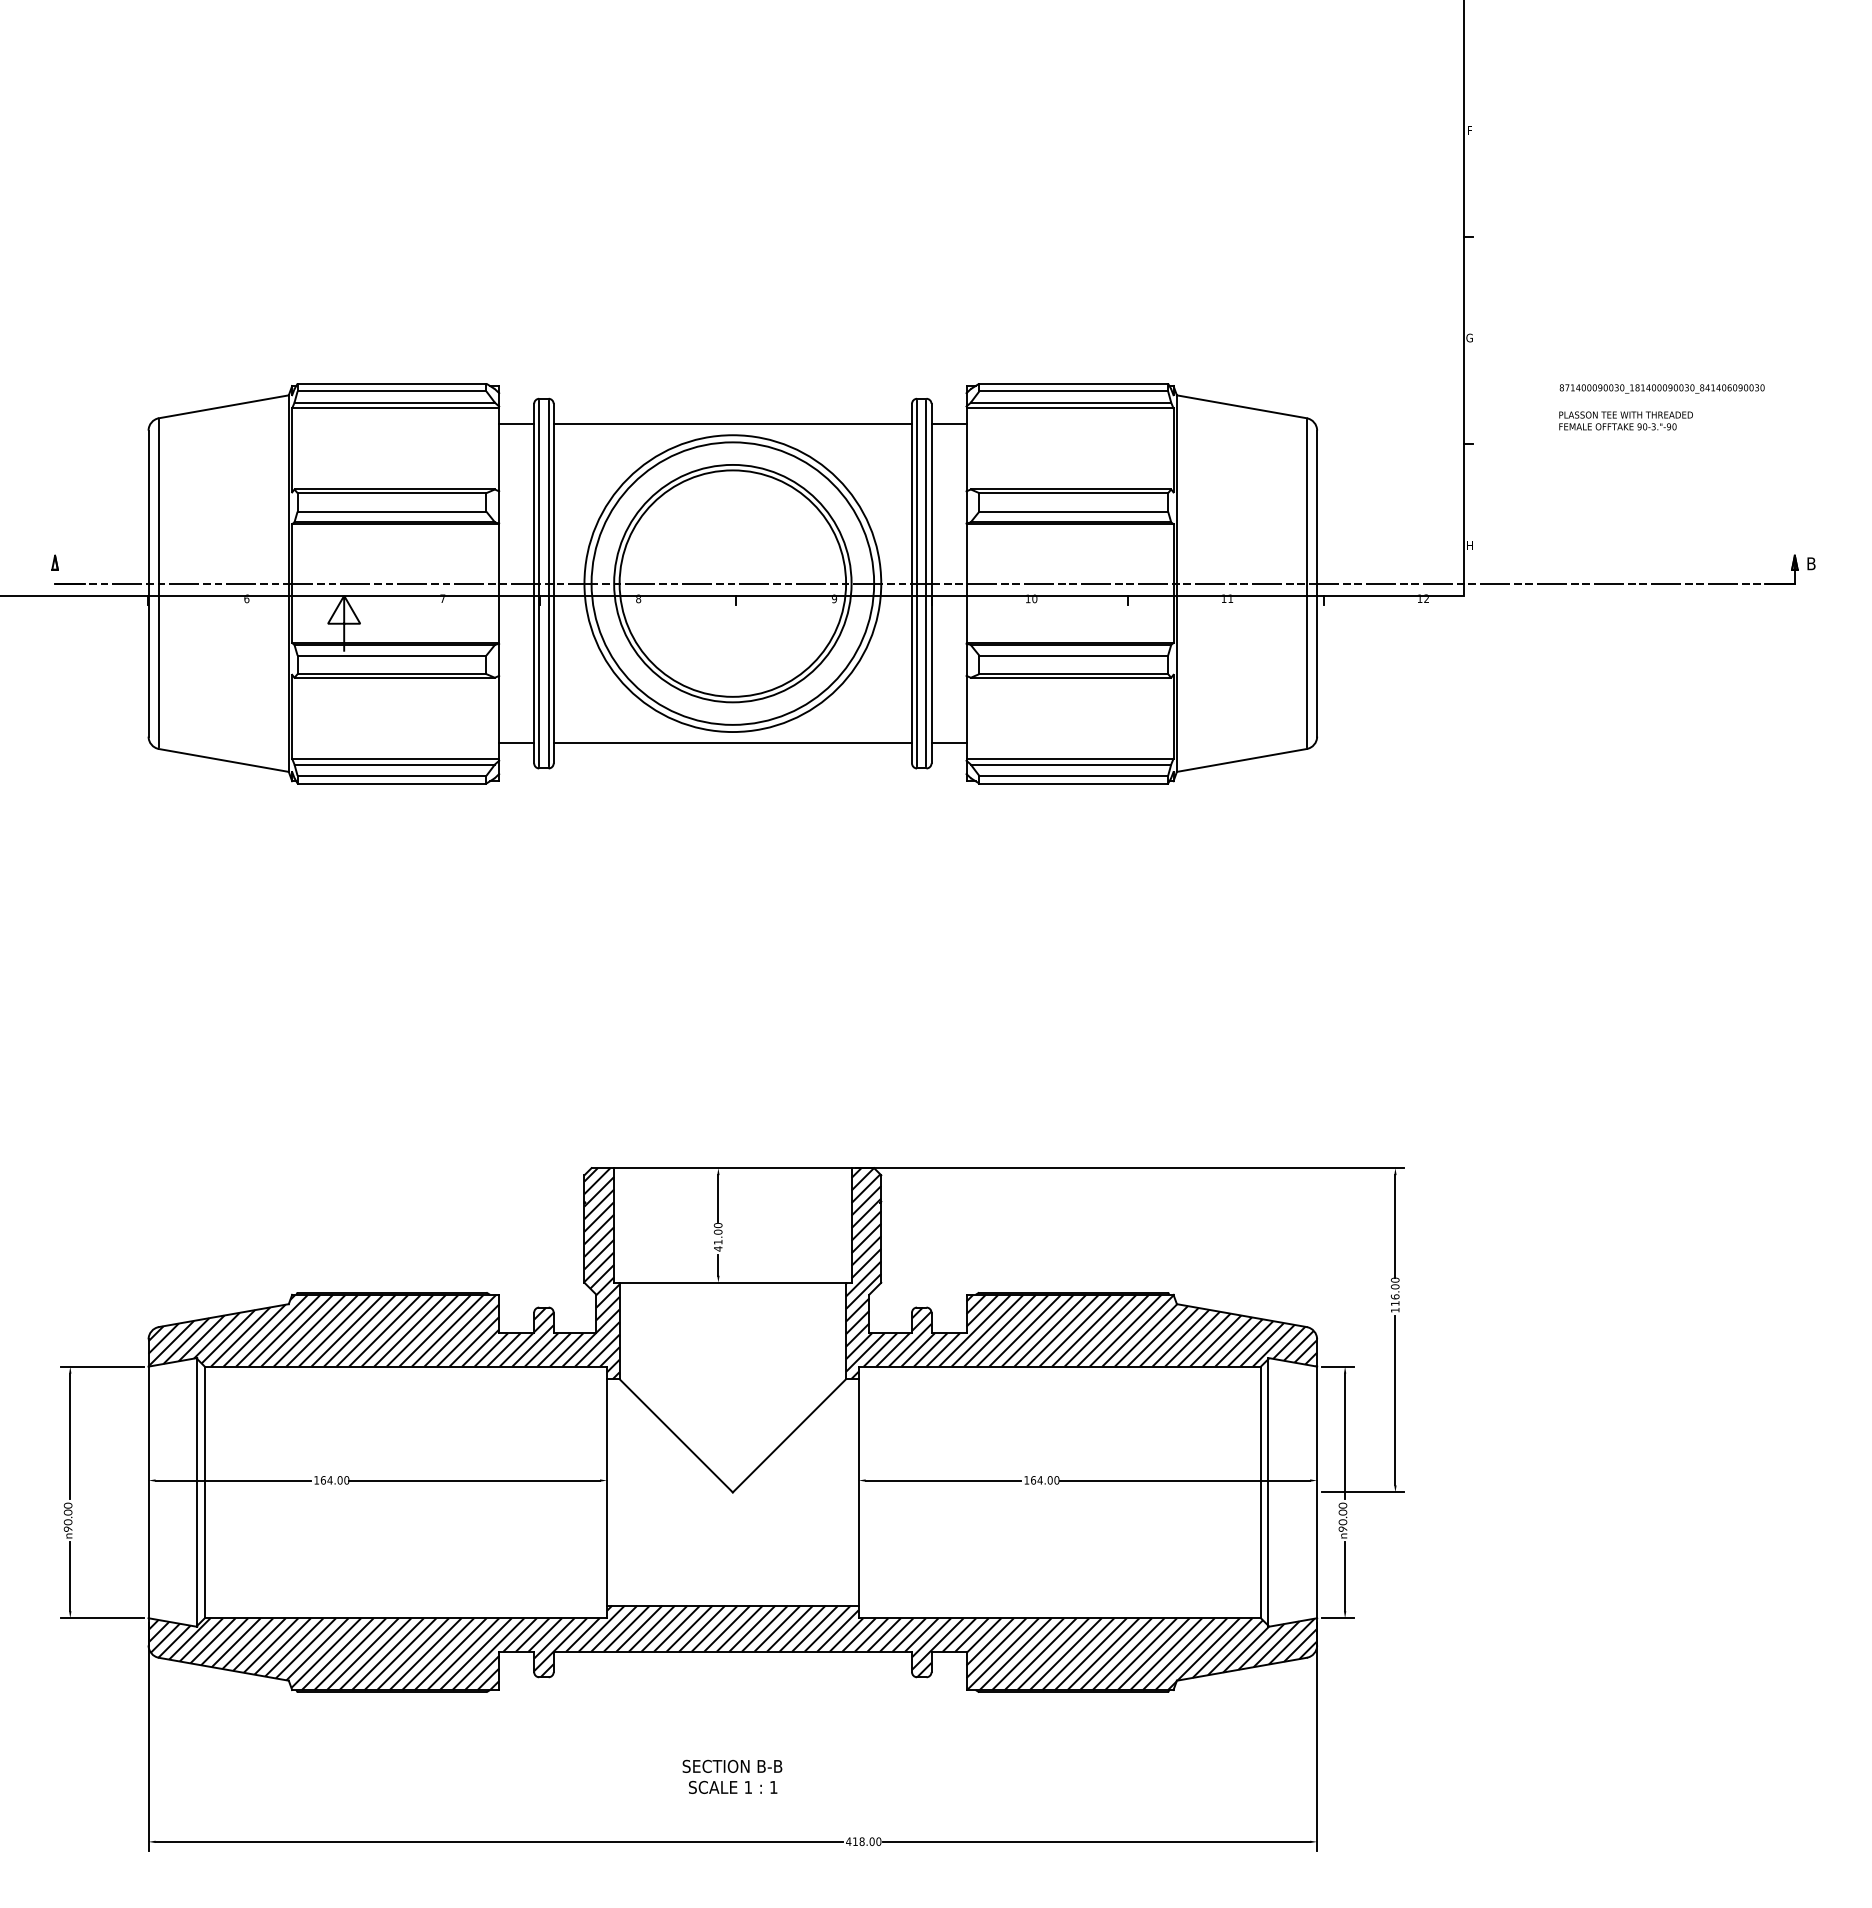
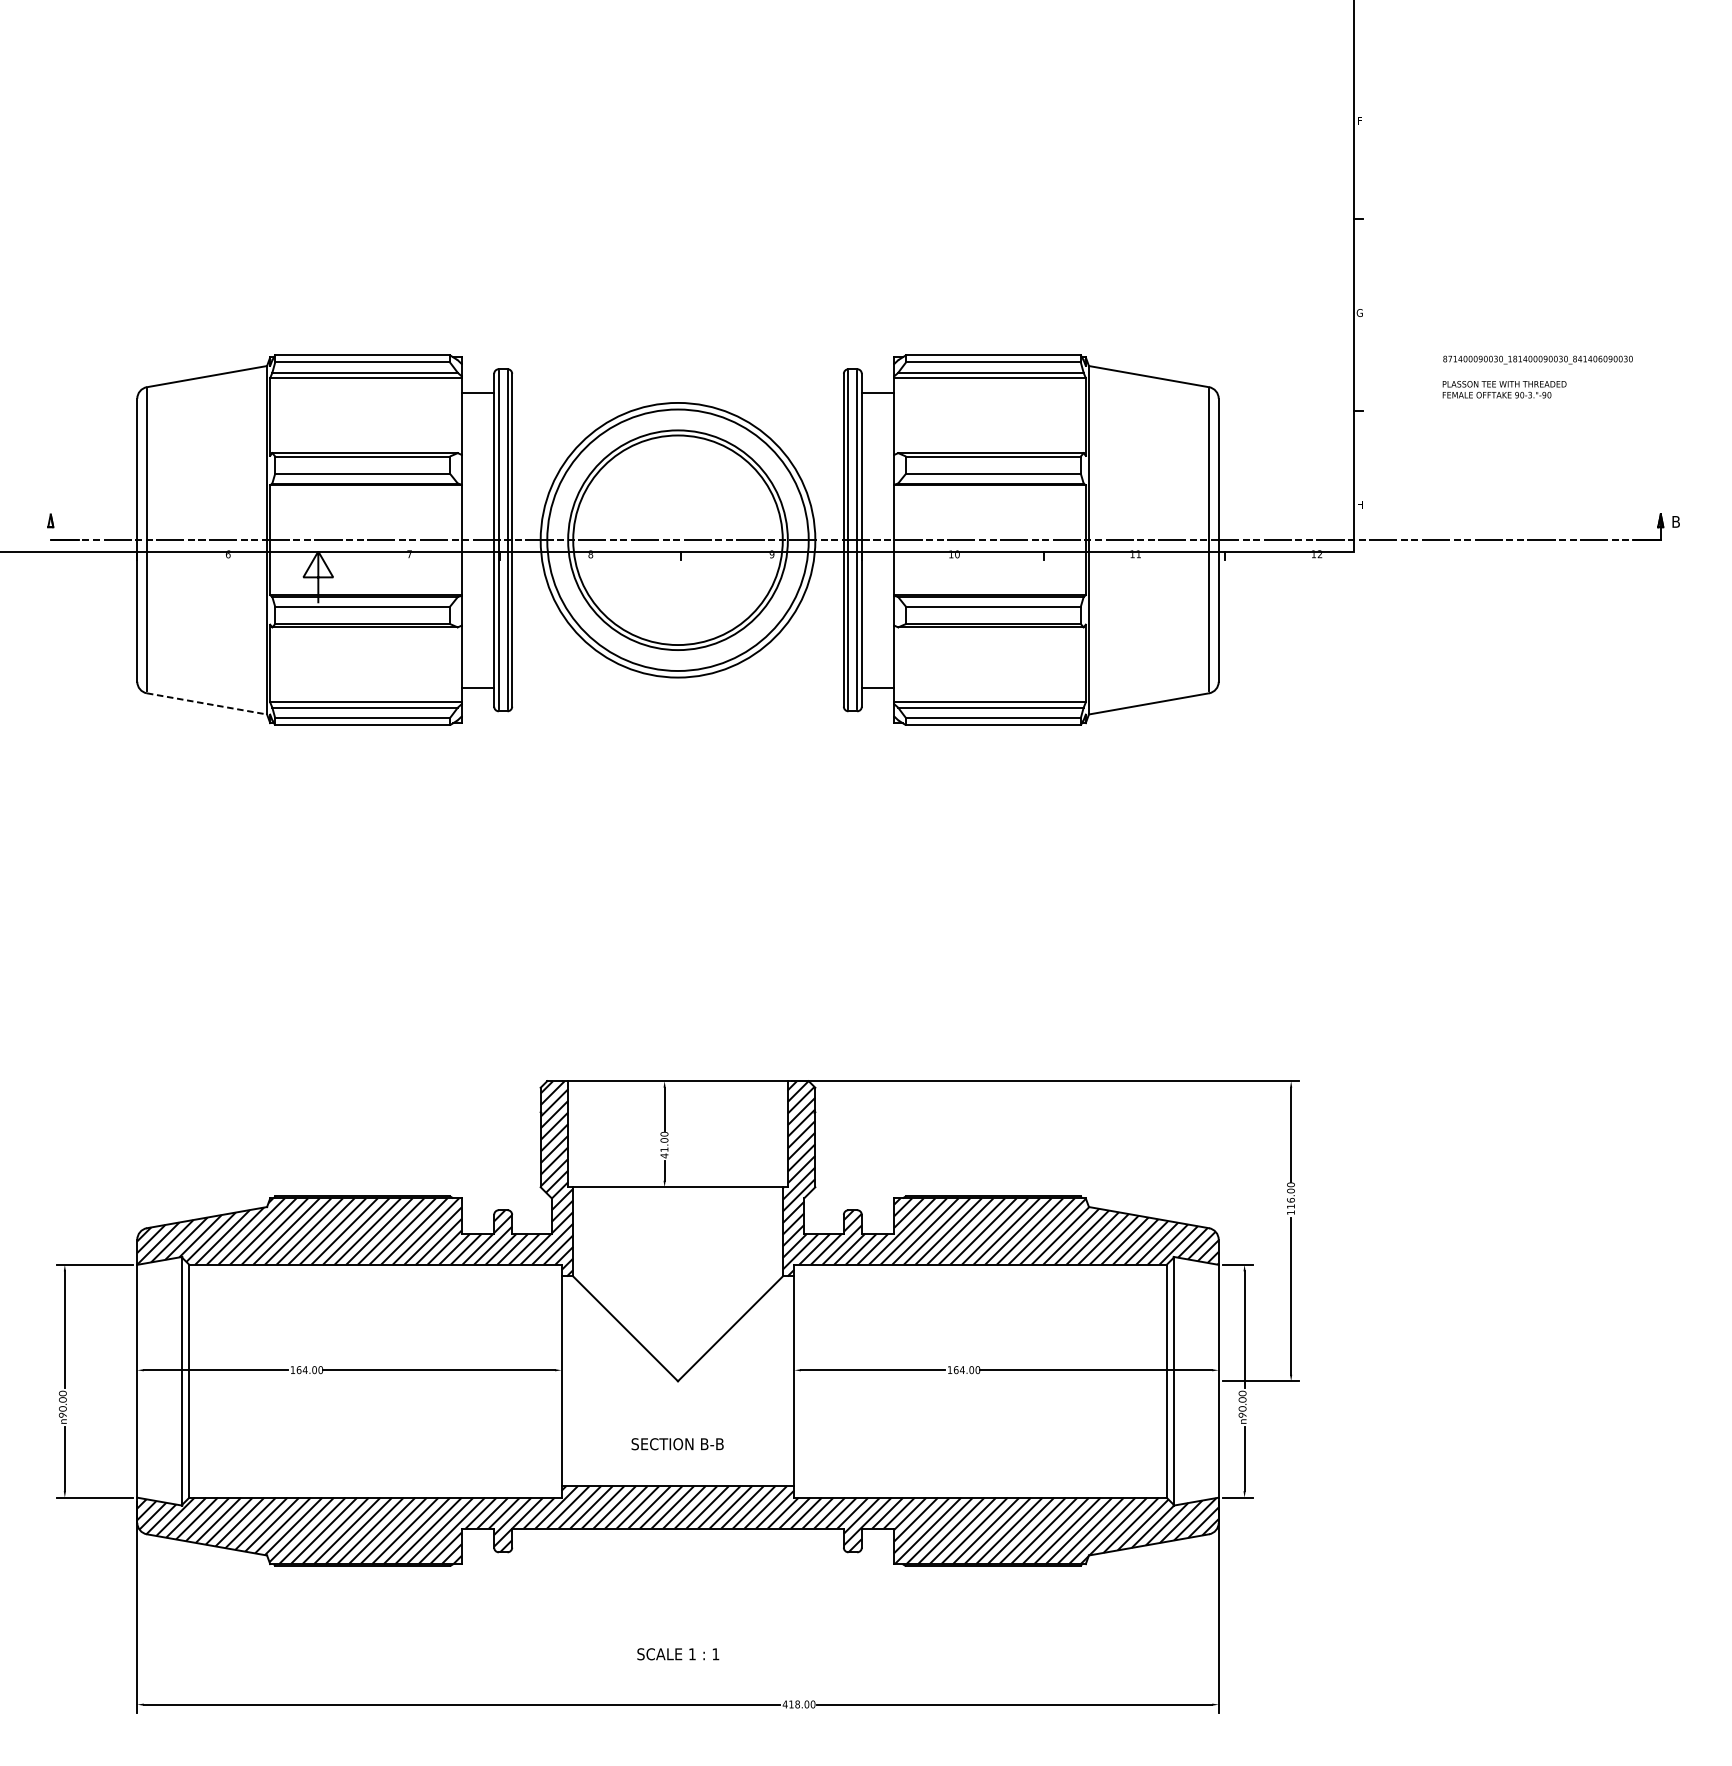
line: (732, 424) -> (677, 393), removed
line: (732, 742) -> (677, 687), removed
line: (223, 760) -> (206, 703), solid -> dashed
text: (732, 1765) -> (677, 1443), moved

